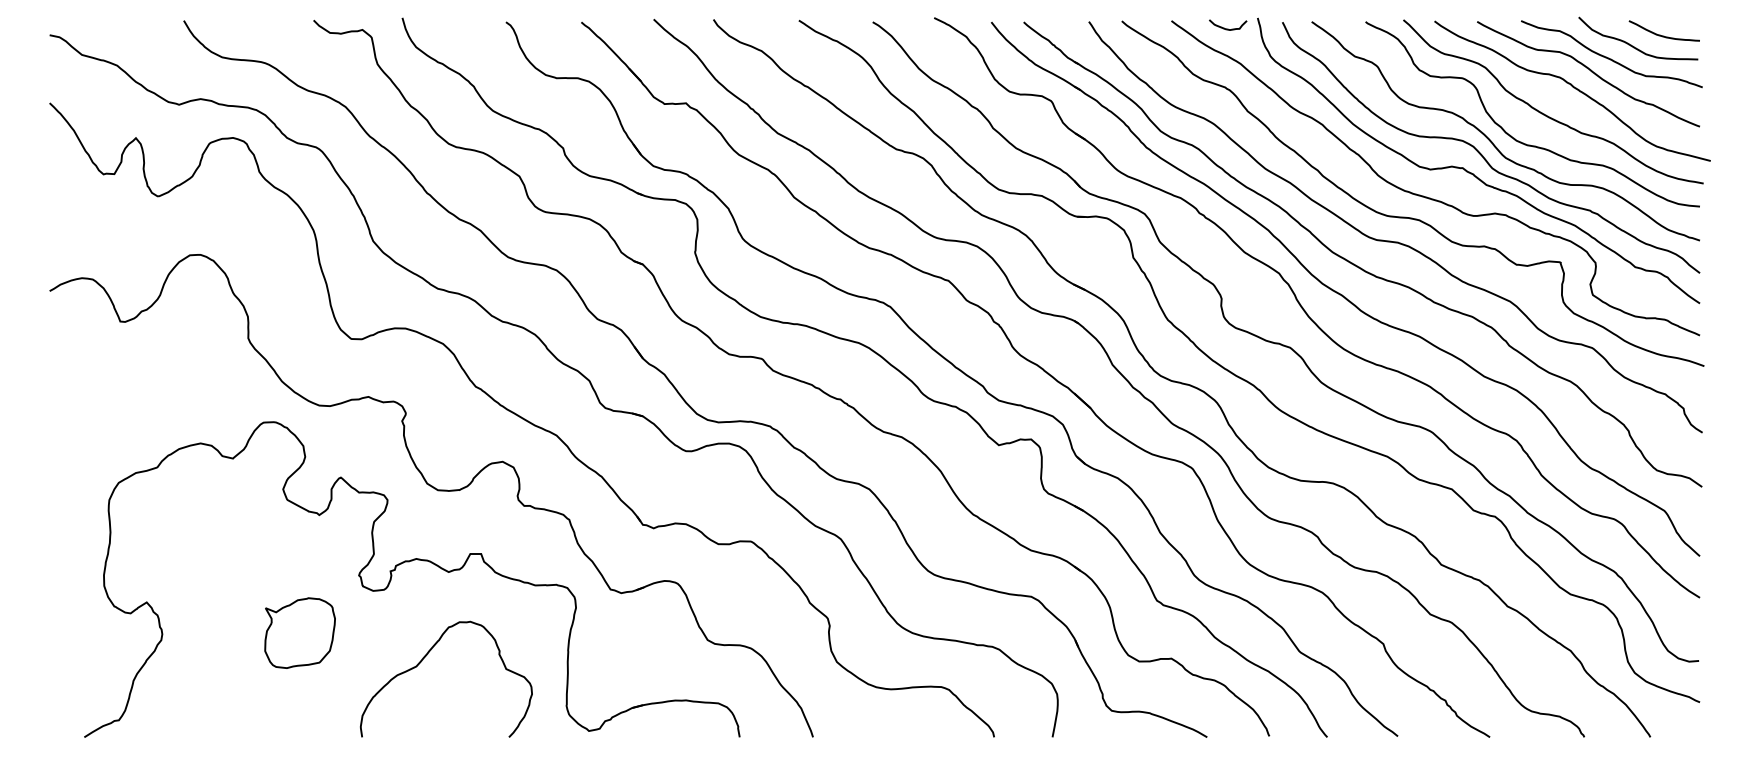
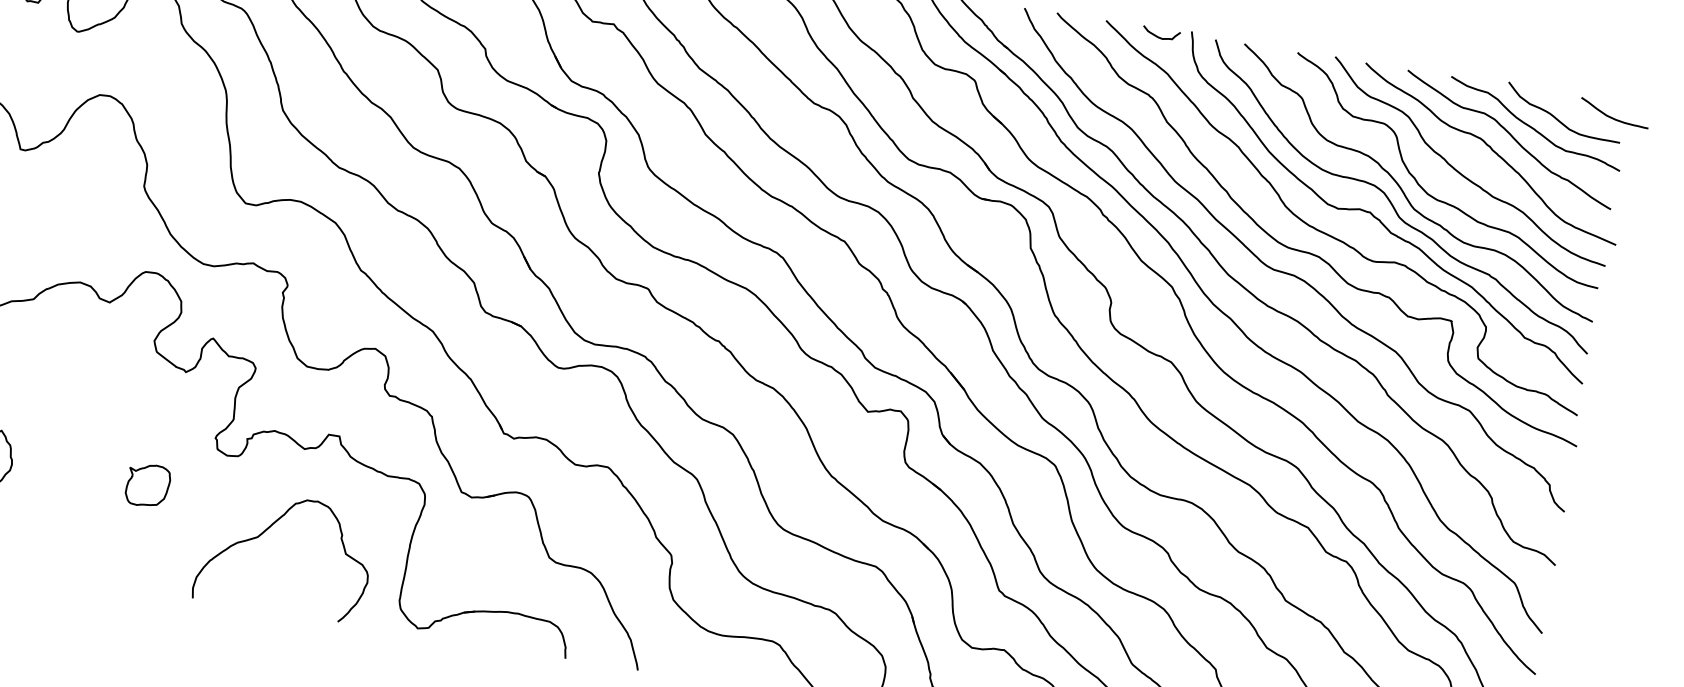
curve: (1660, 34) -> (1610, 116), moved
part: (299, 632) -> (147, 484), size x0.6

